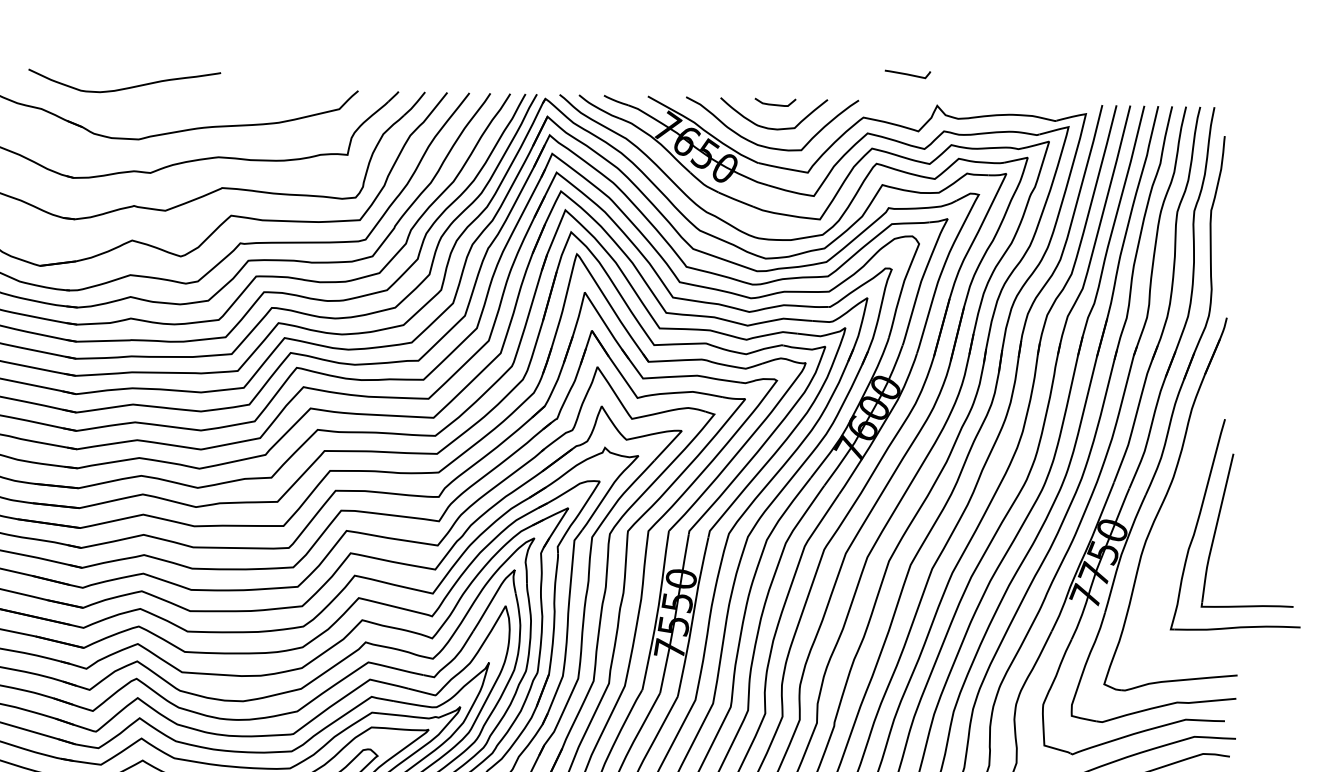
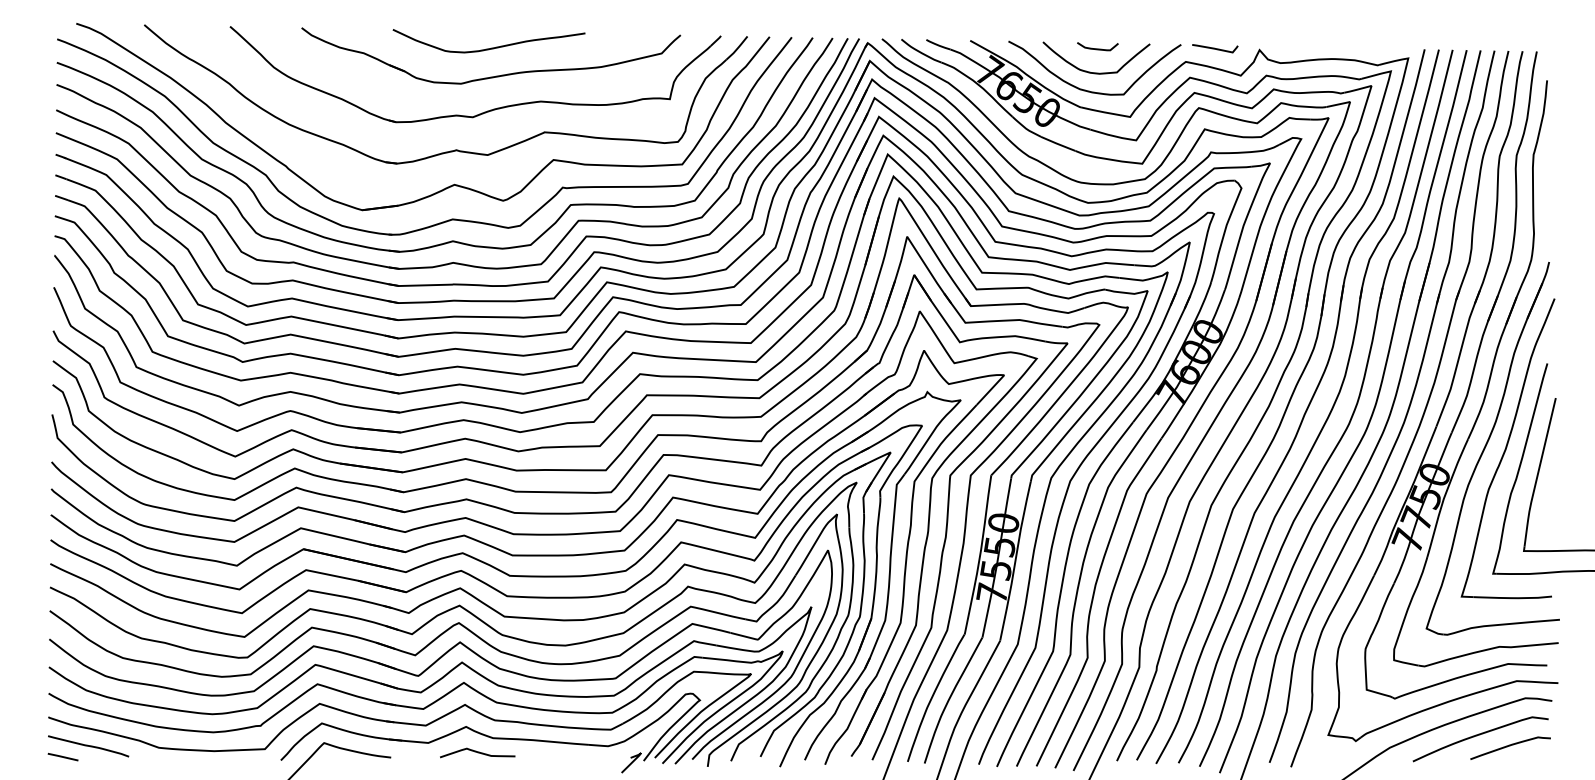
curve: (908, 74) -> (1215, 48), moved
curve: (127, 87) -> (491, 47), moved
part: (1185, 504) -> (1507, 448), added

